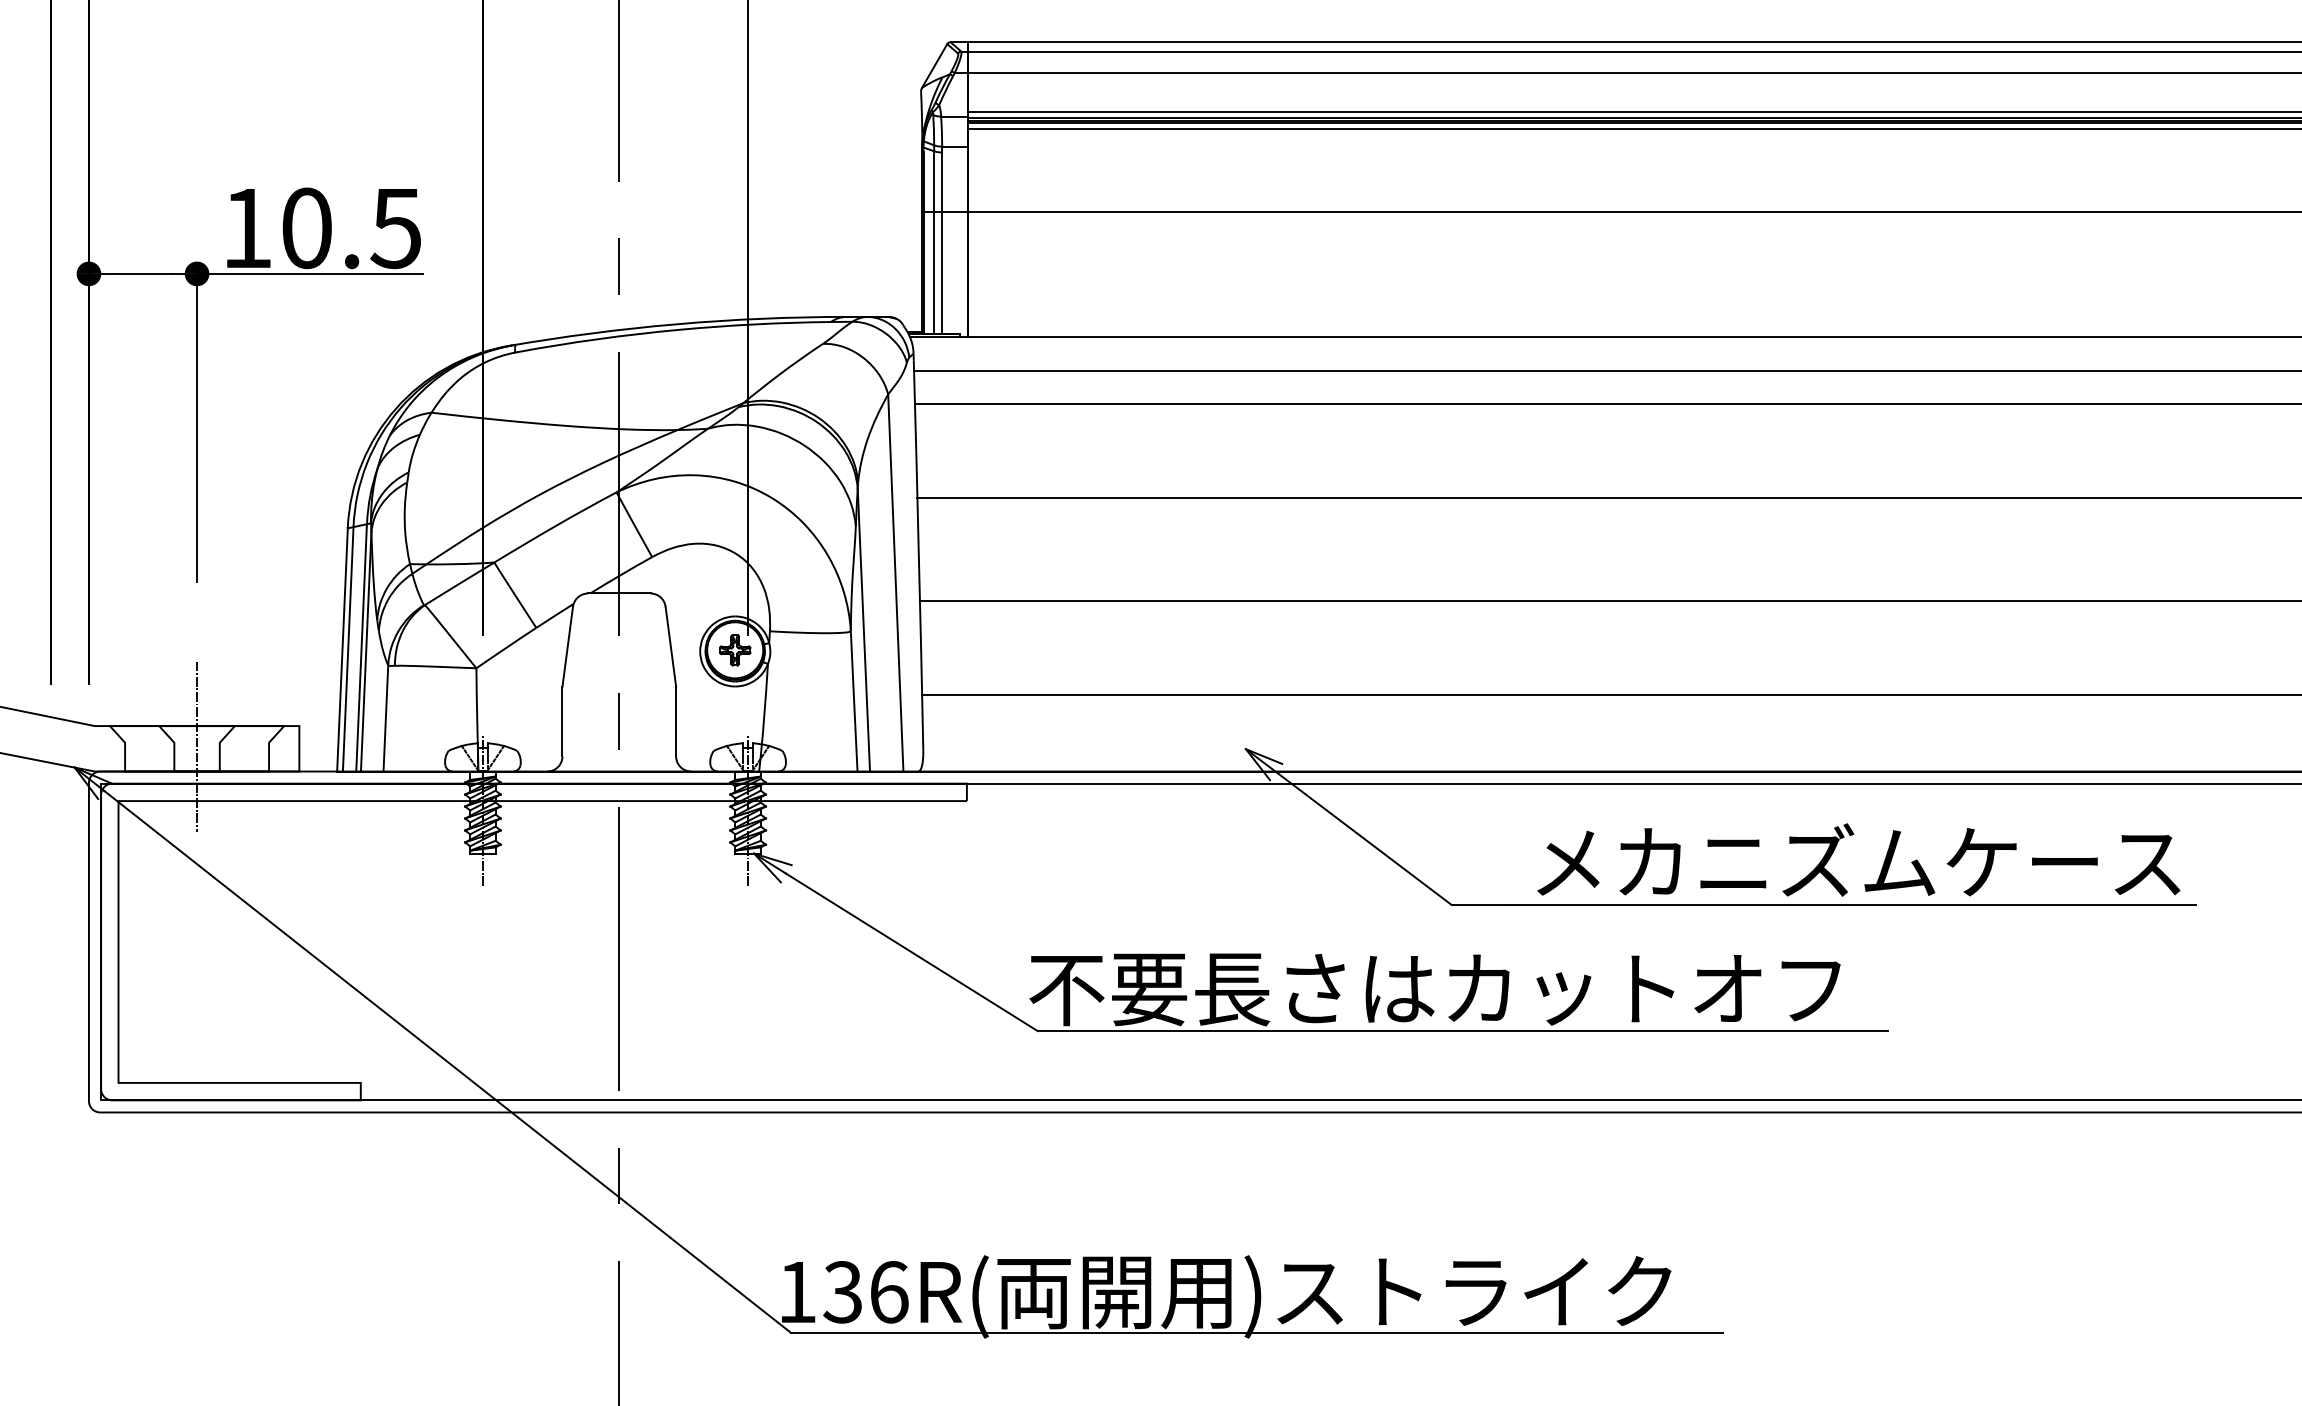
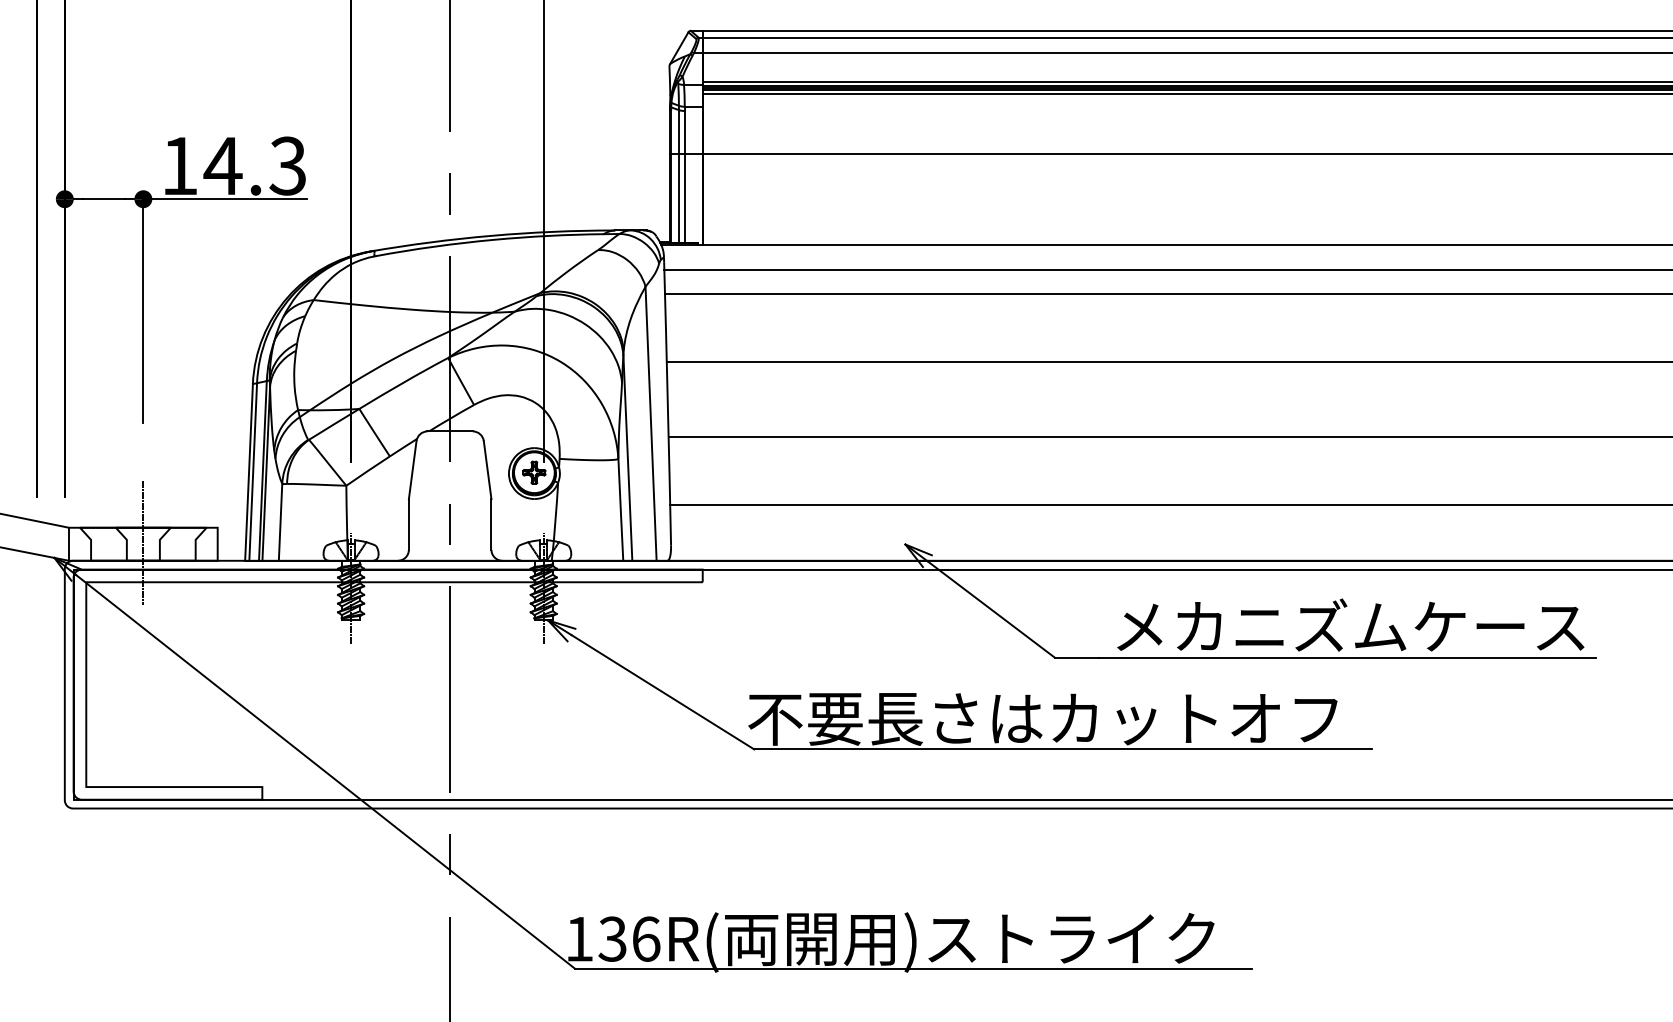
text: (349, 228) -> (254, 166), 10.5 -> 14.3
line: (94, 748) -> (68, 544), added

